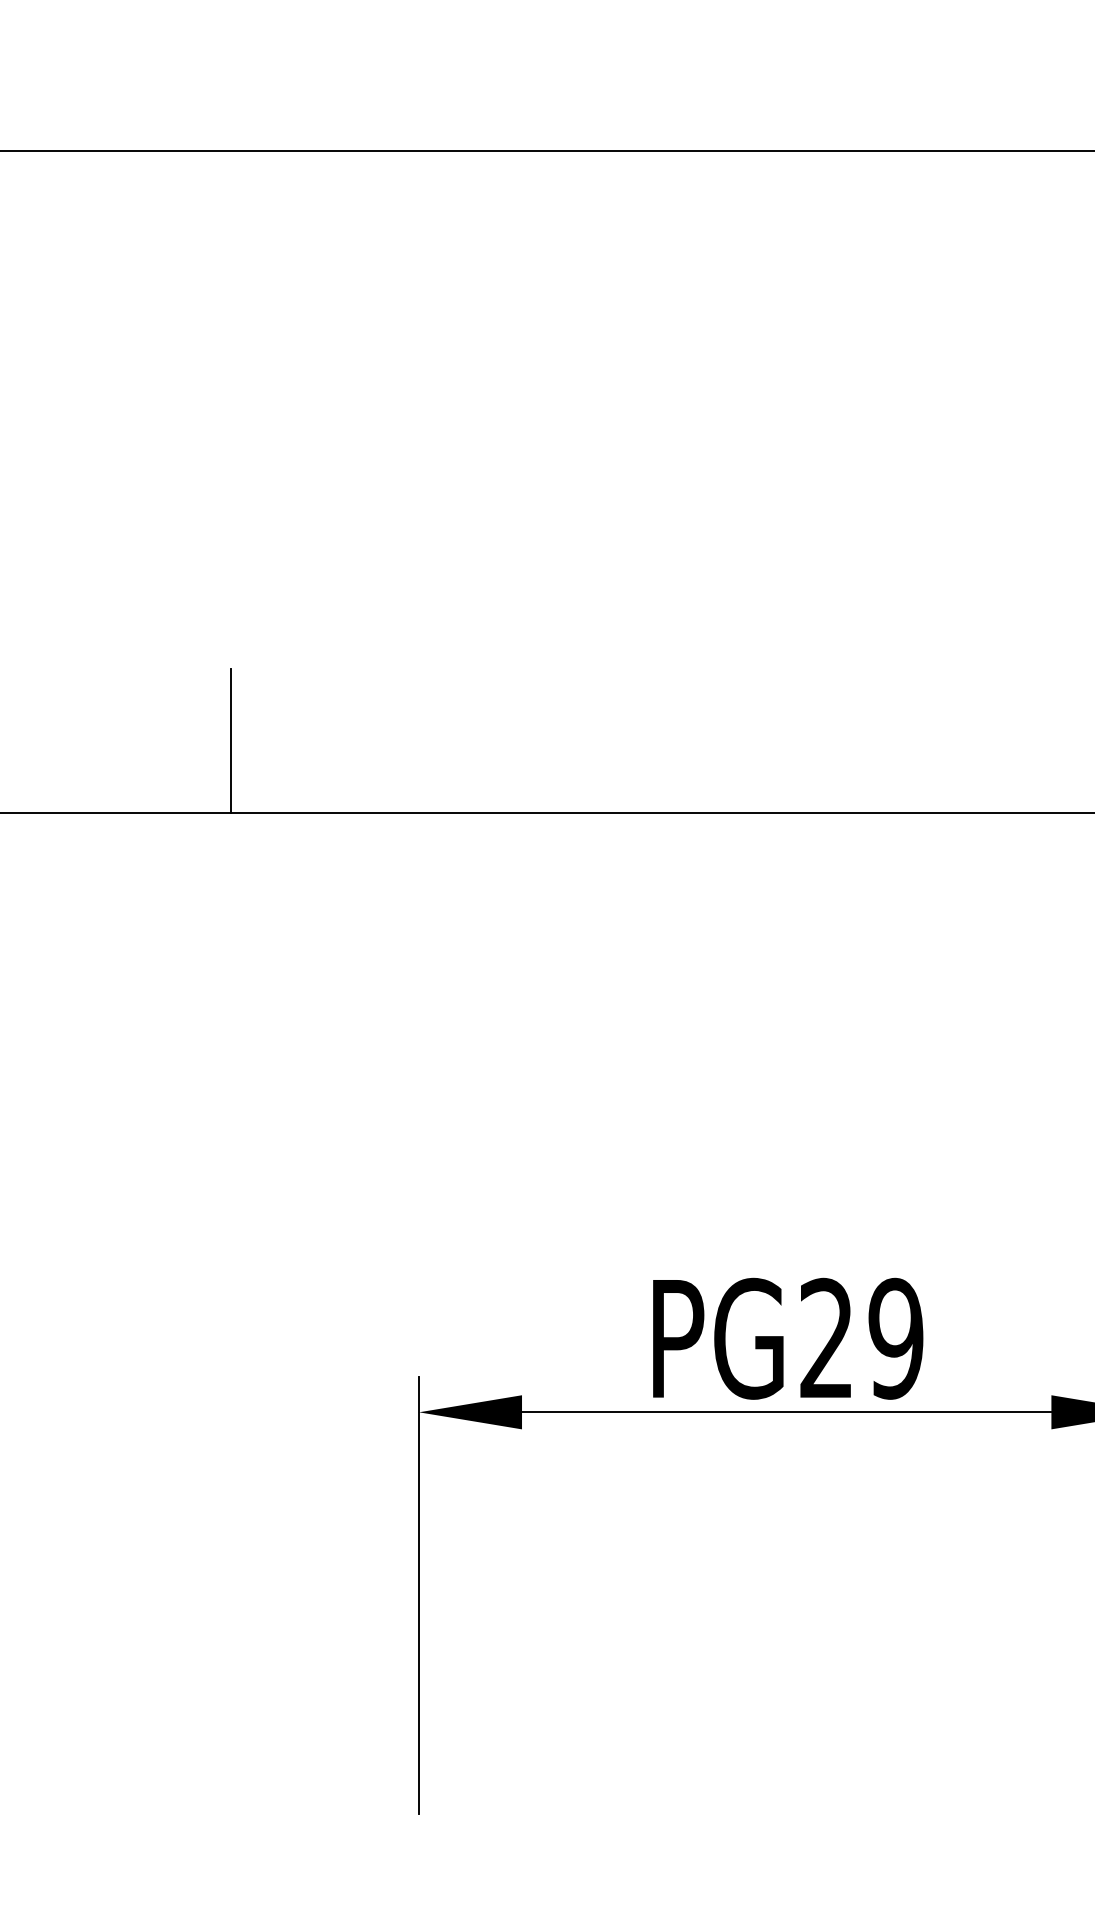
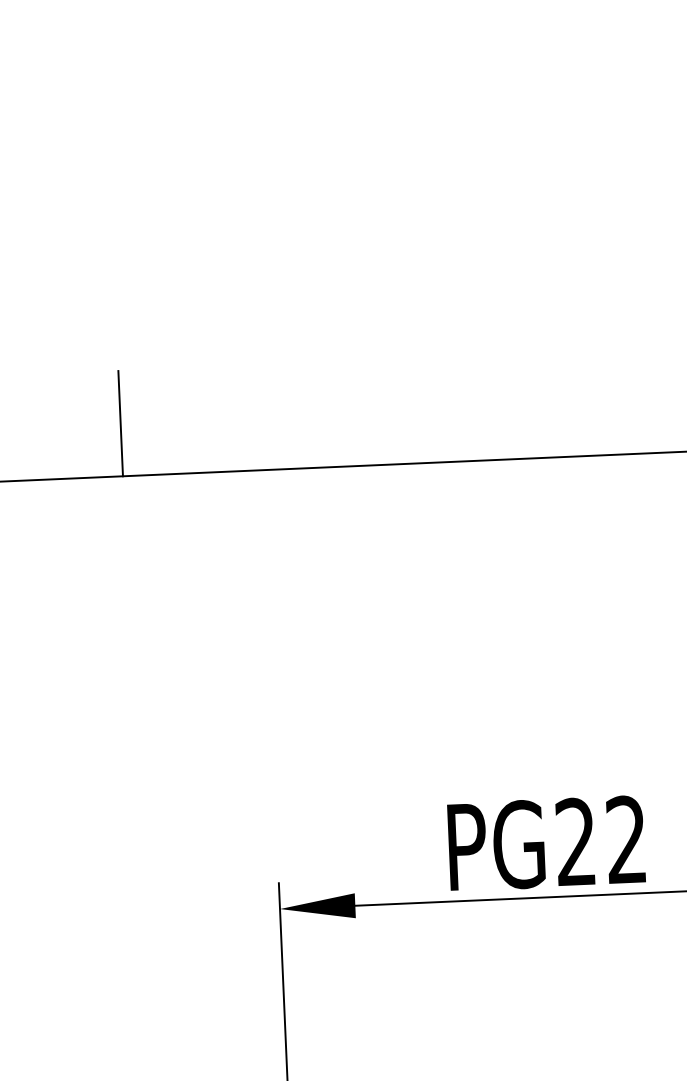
text: (895, 1338) -> (626, 839), PG29 -> PG22

